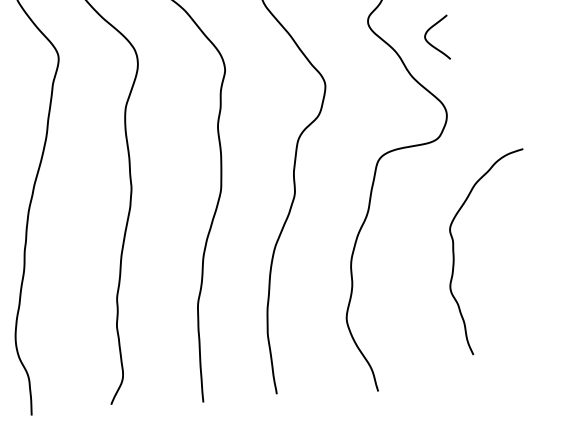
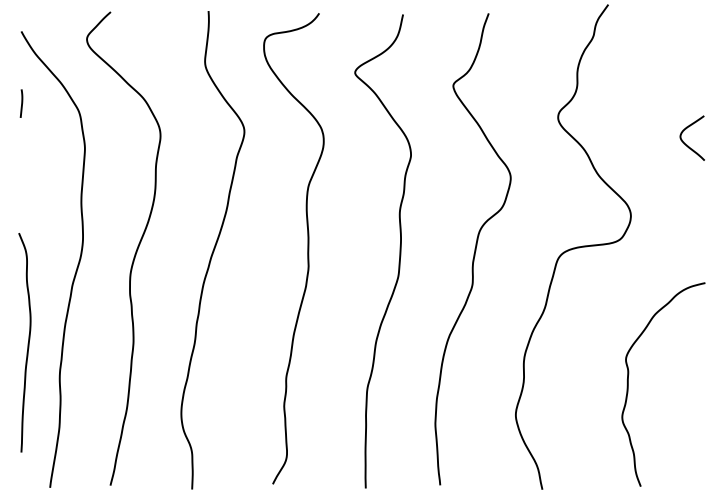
curve: (432, 44) -> (687, 144), moved
curve: (454, 254) -> (628, 384), moved

